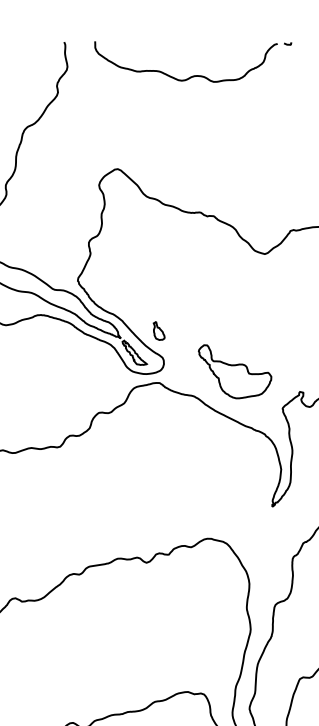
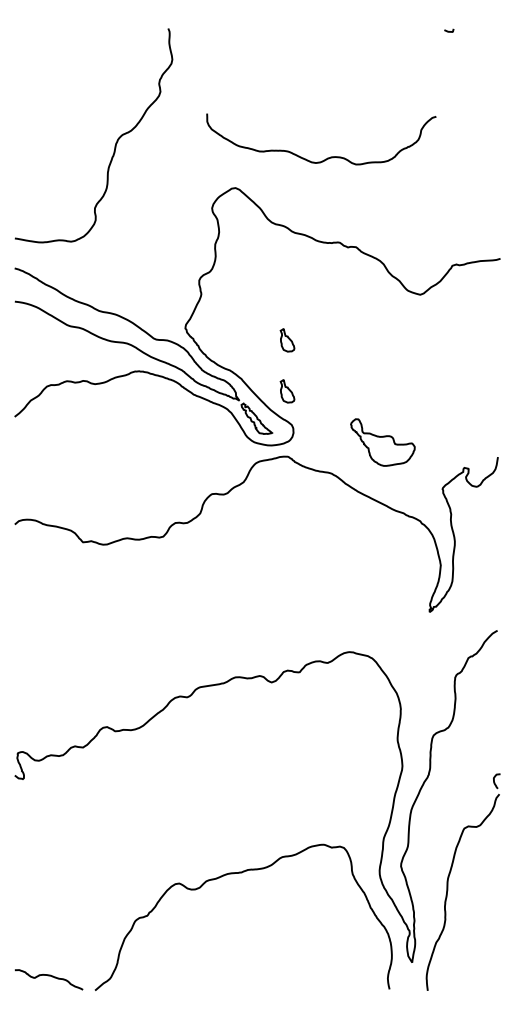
curve: (191, 76) -> (327, 157), moved
part: (159, 290) -> (287, 340), added
part: (234, 371) -> (382, 442), size x0.7

